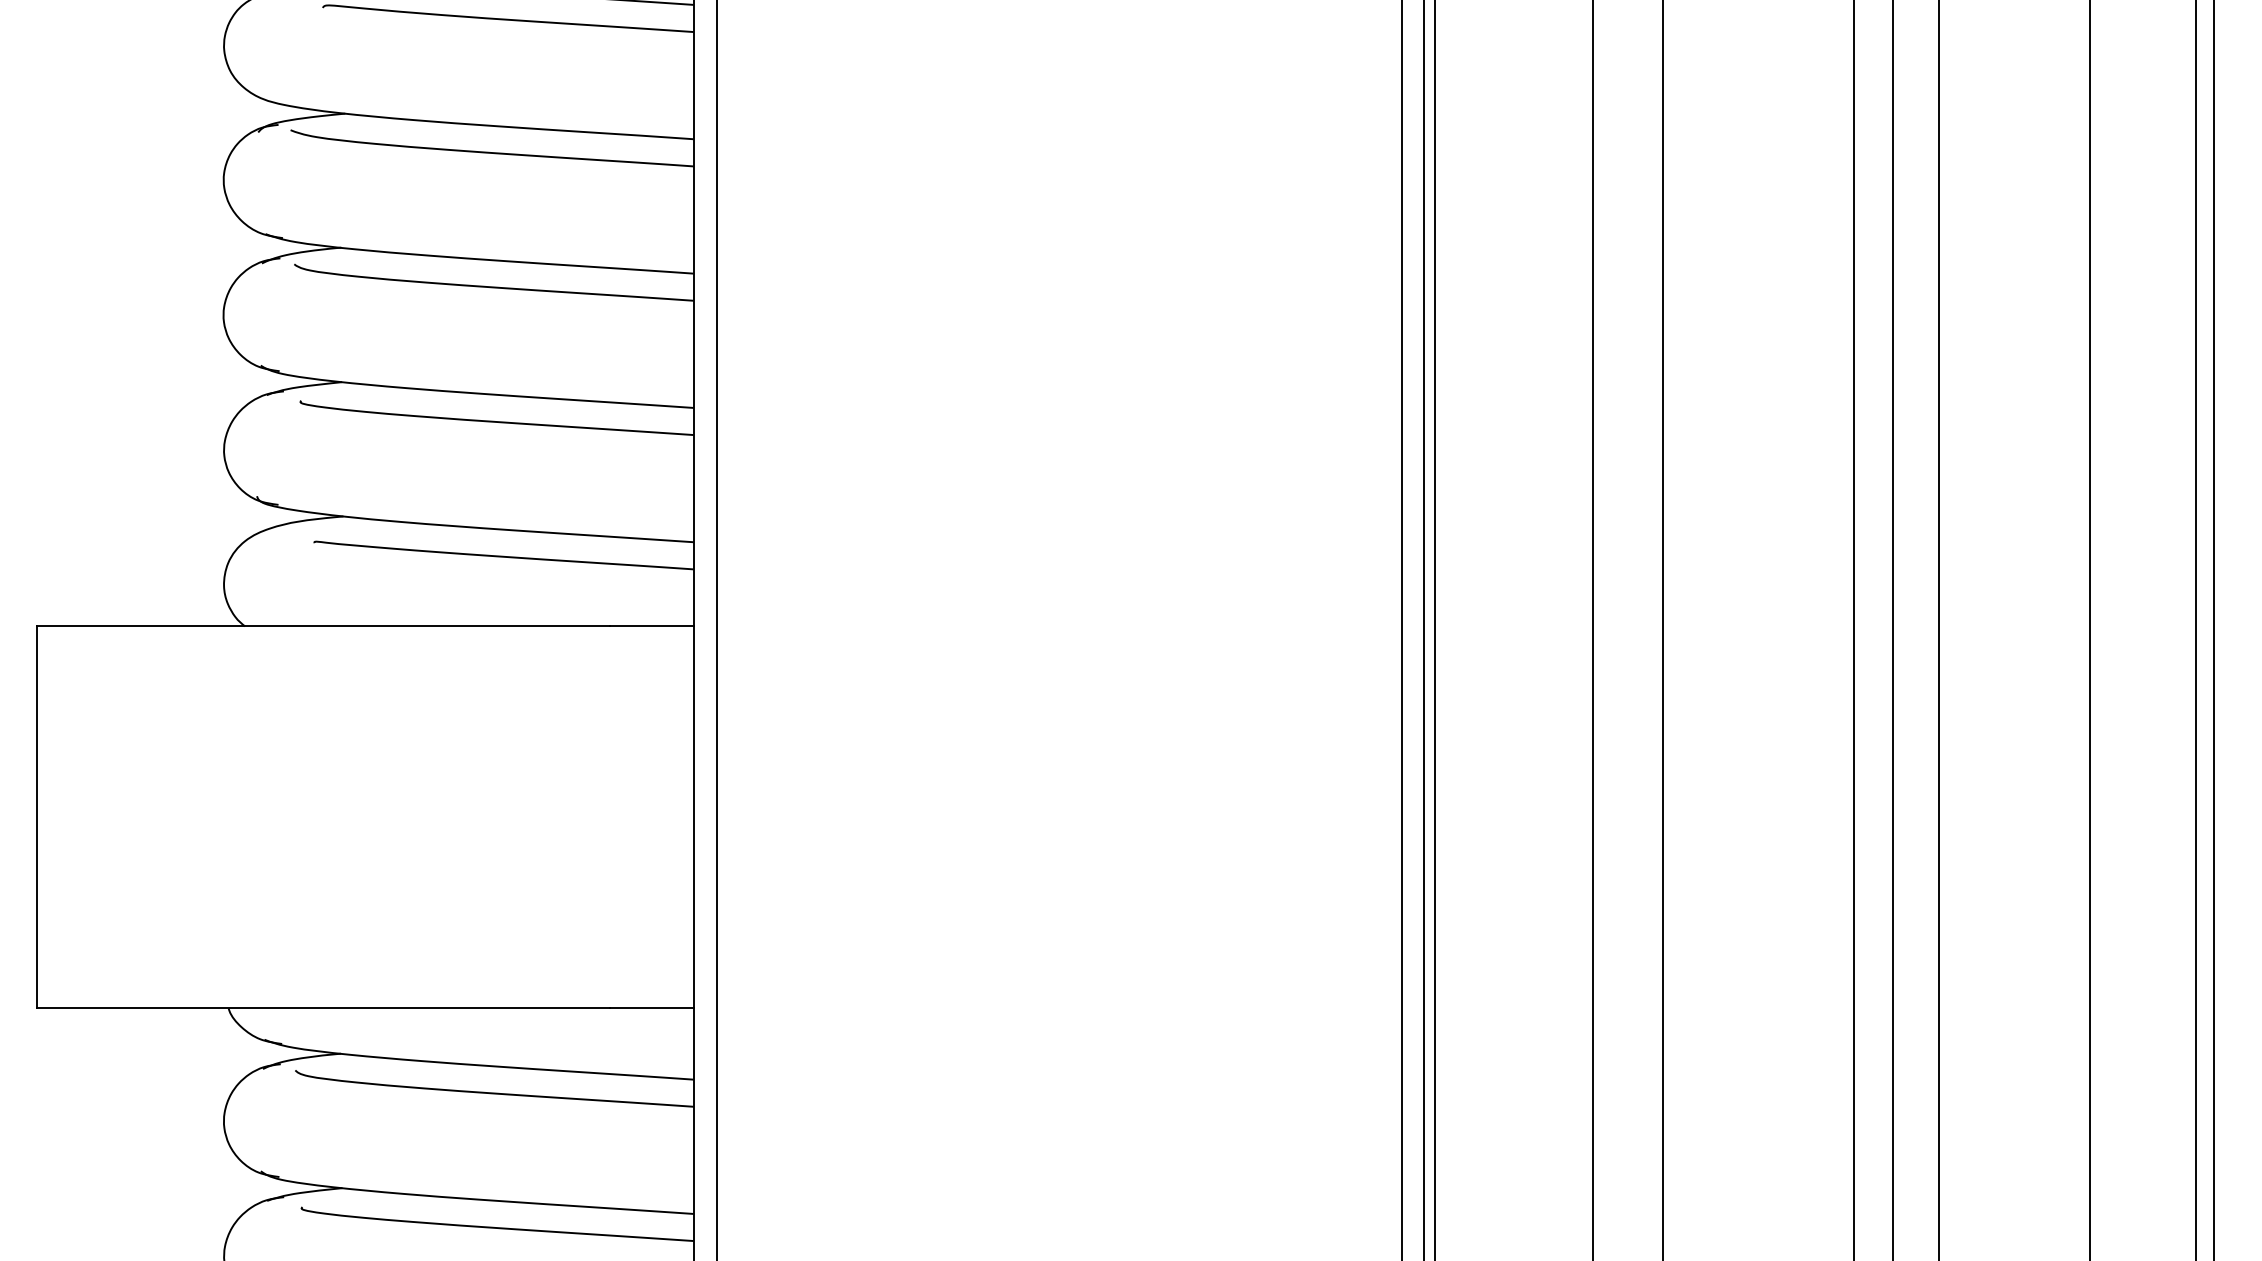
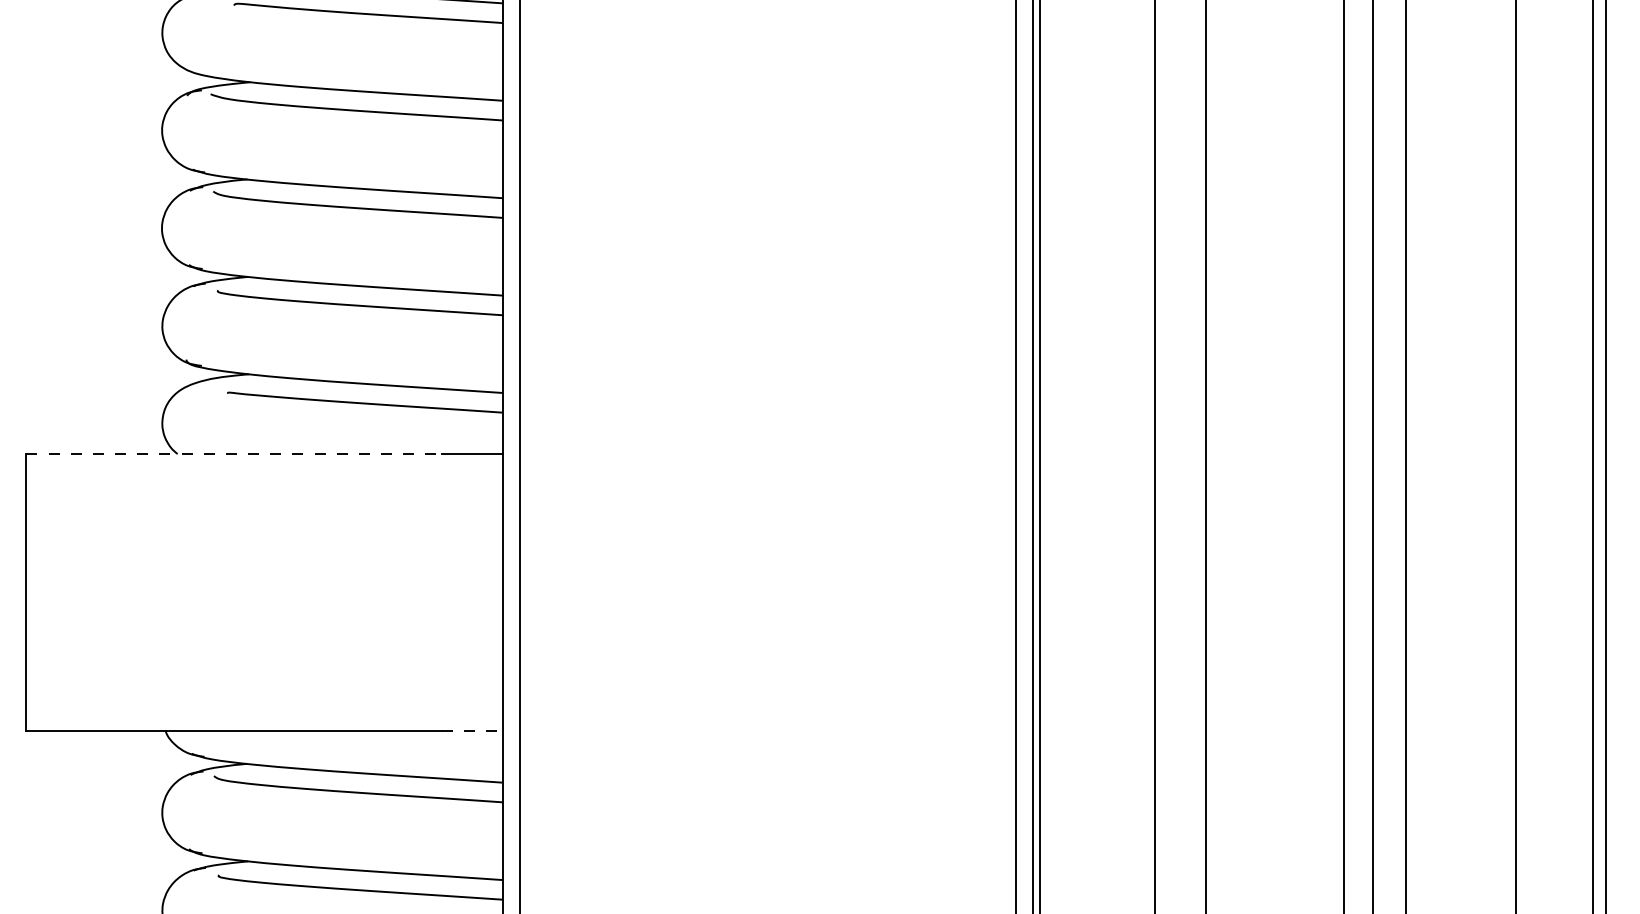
line: (323, 627) -> (234, 454), solid -> dashed
line: (651, 1009) -> (472, 731), solid -> dashed

